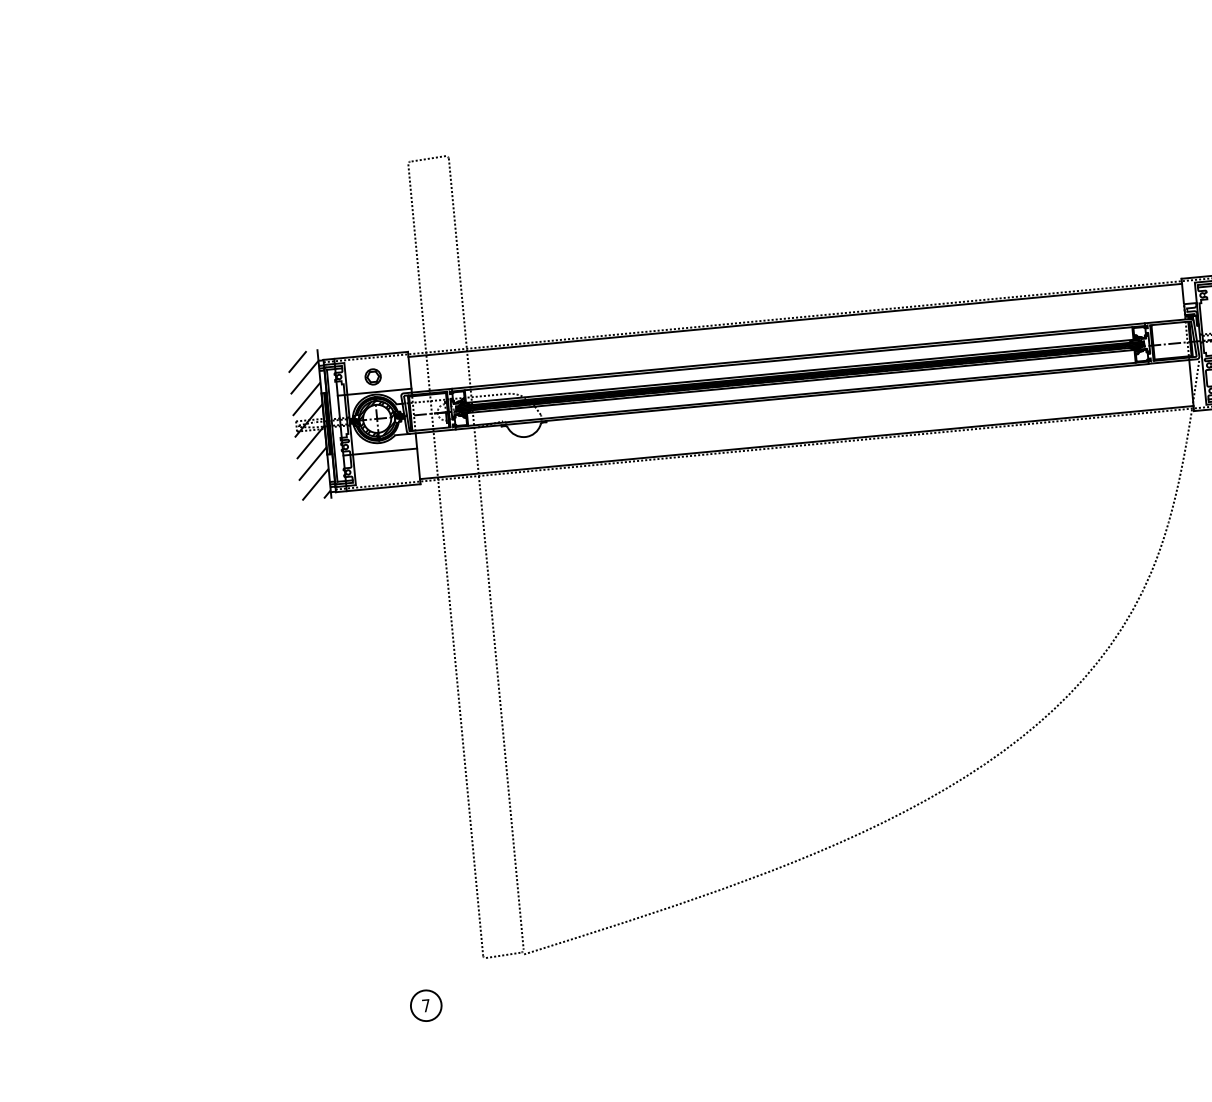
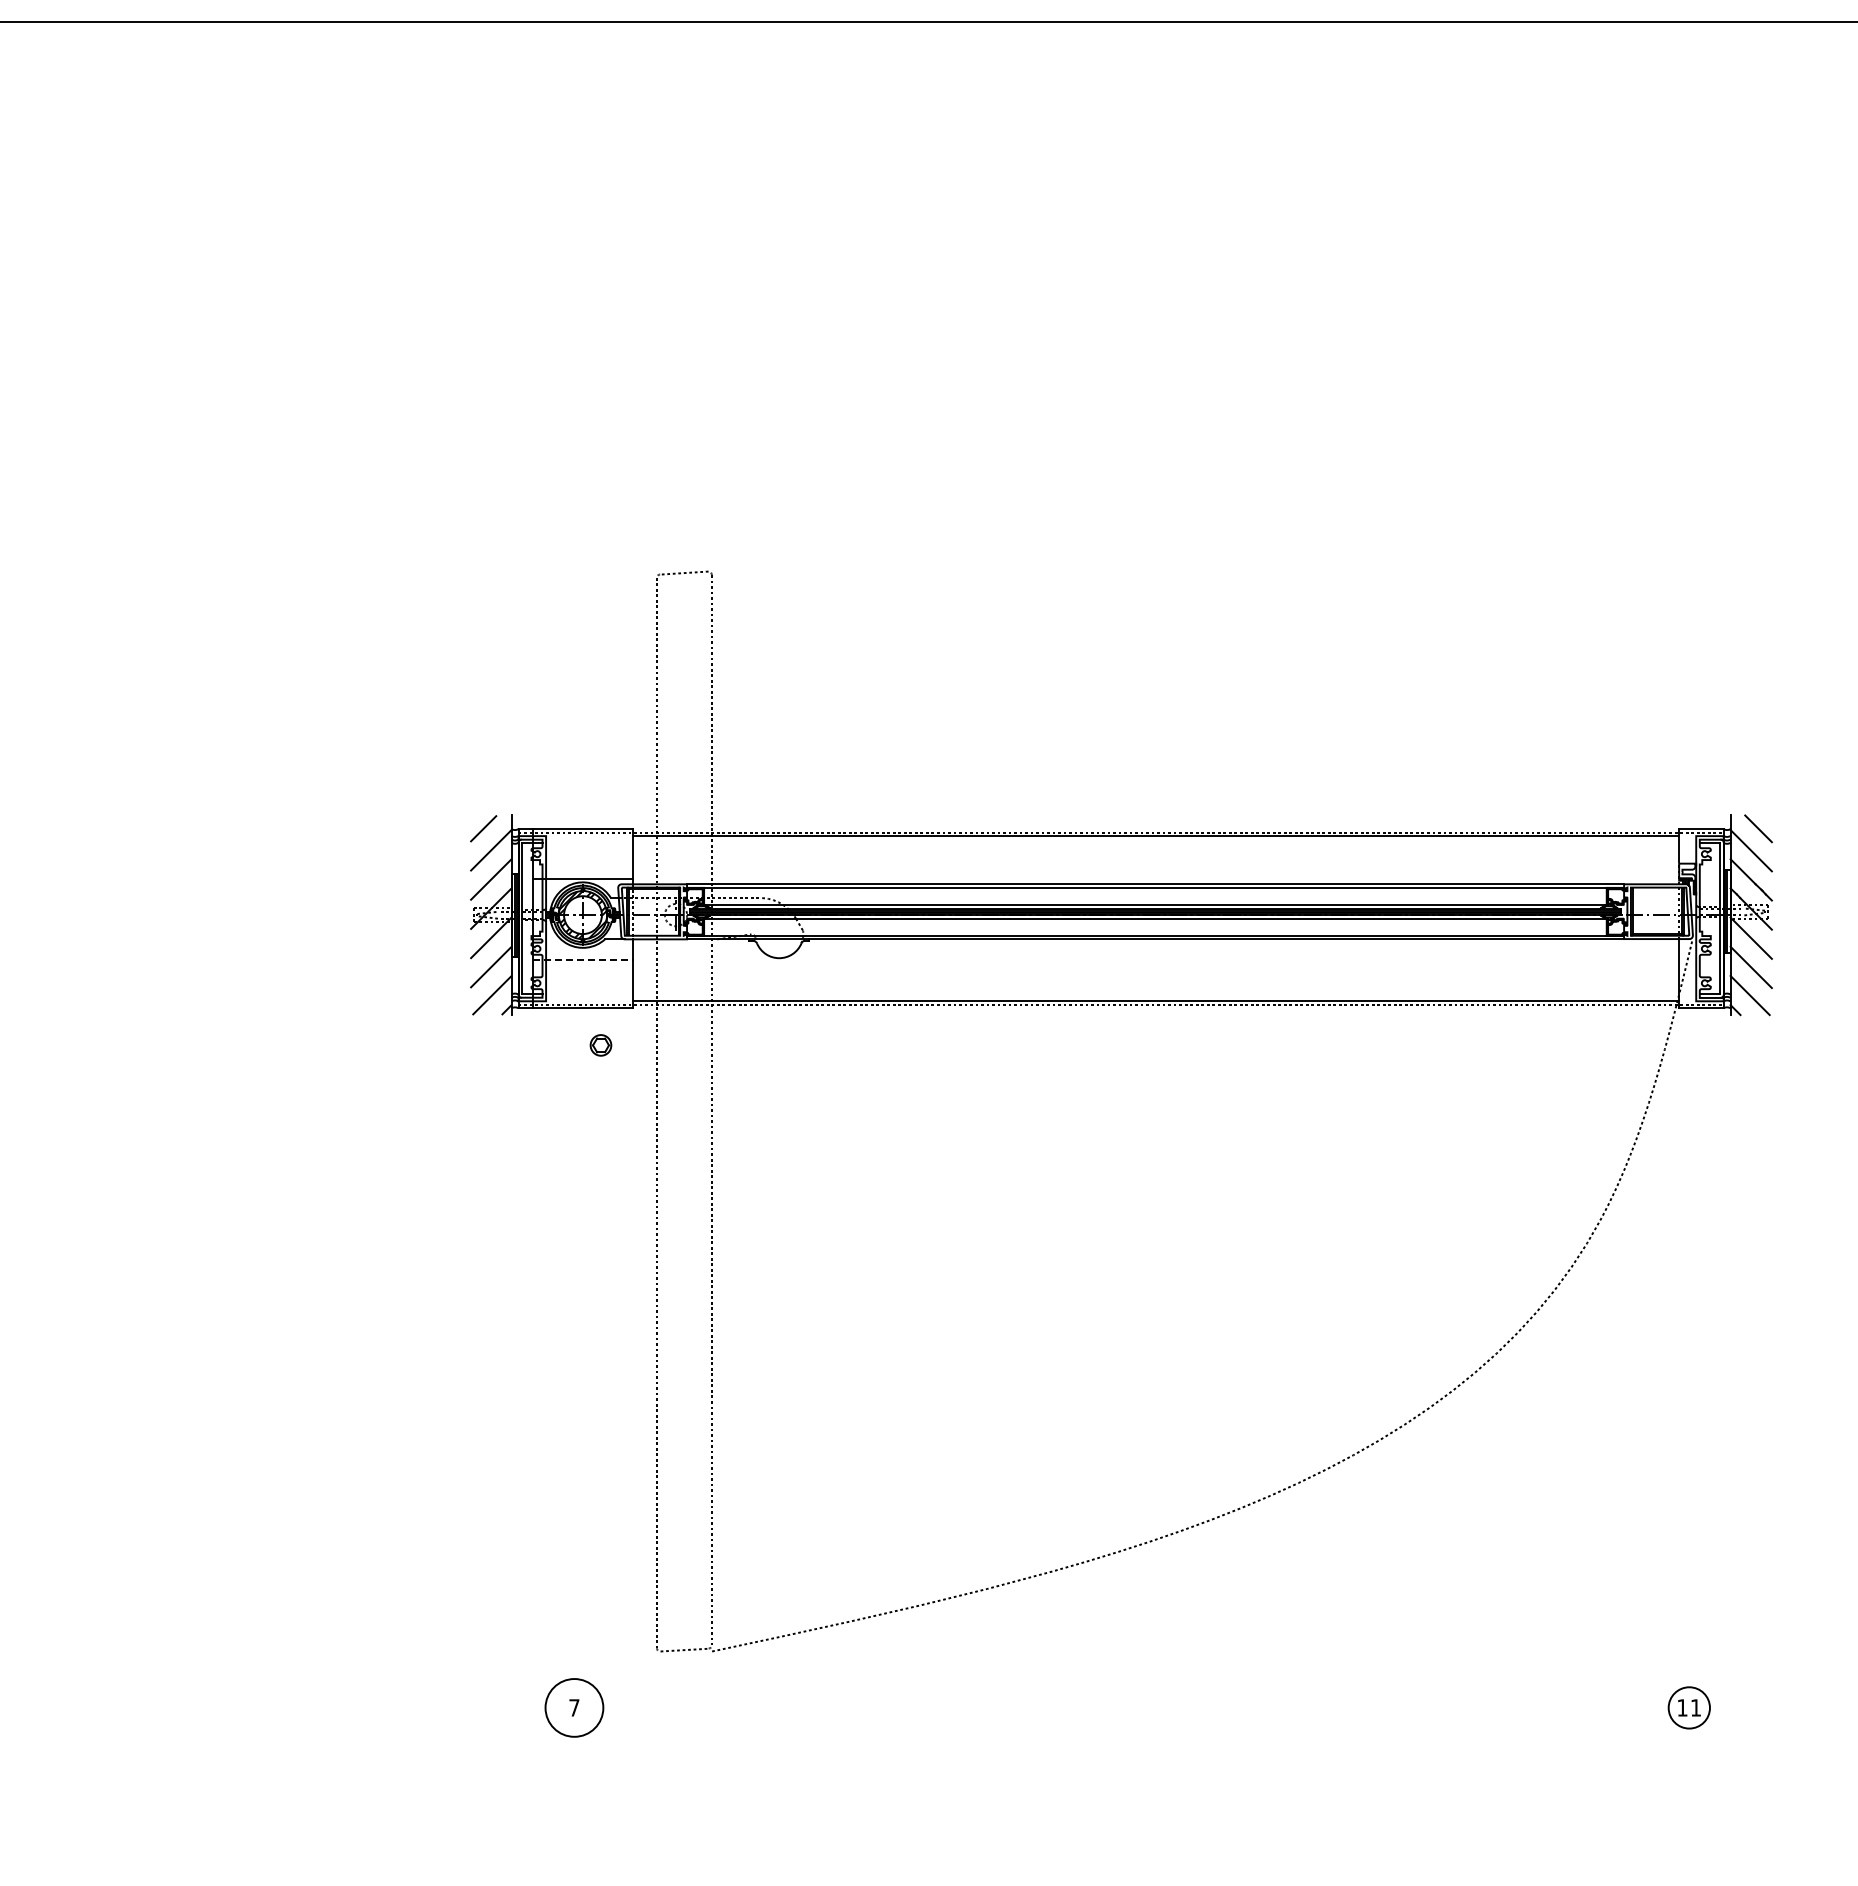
part: (372, 377) -> (600, 1045), moved
line: (379, 452) -> (582, 960), solid -> dashed
circle: (426, 1005) -> (574, 1707), size x1.4

